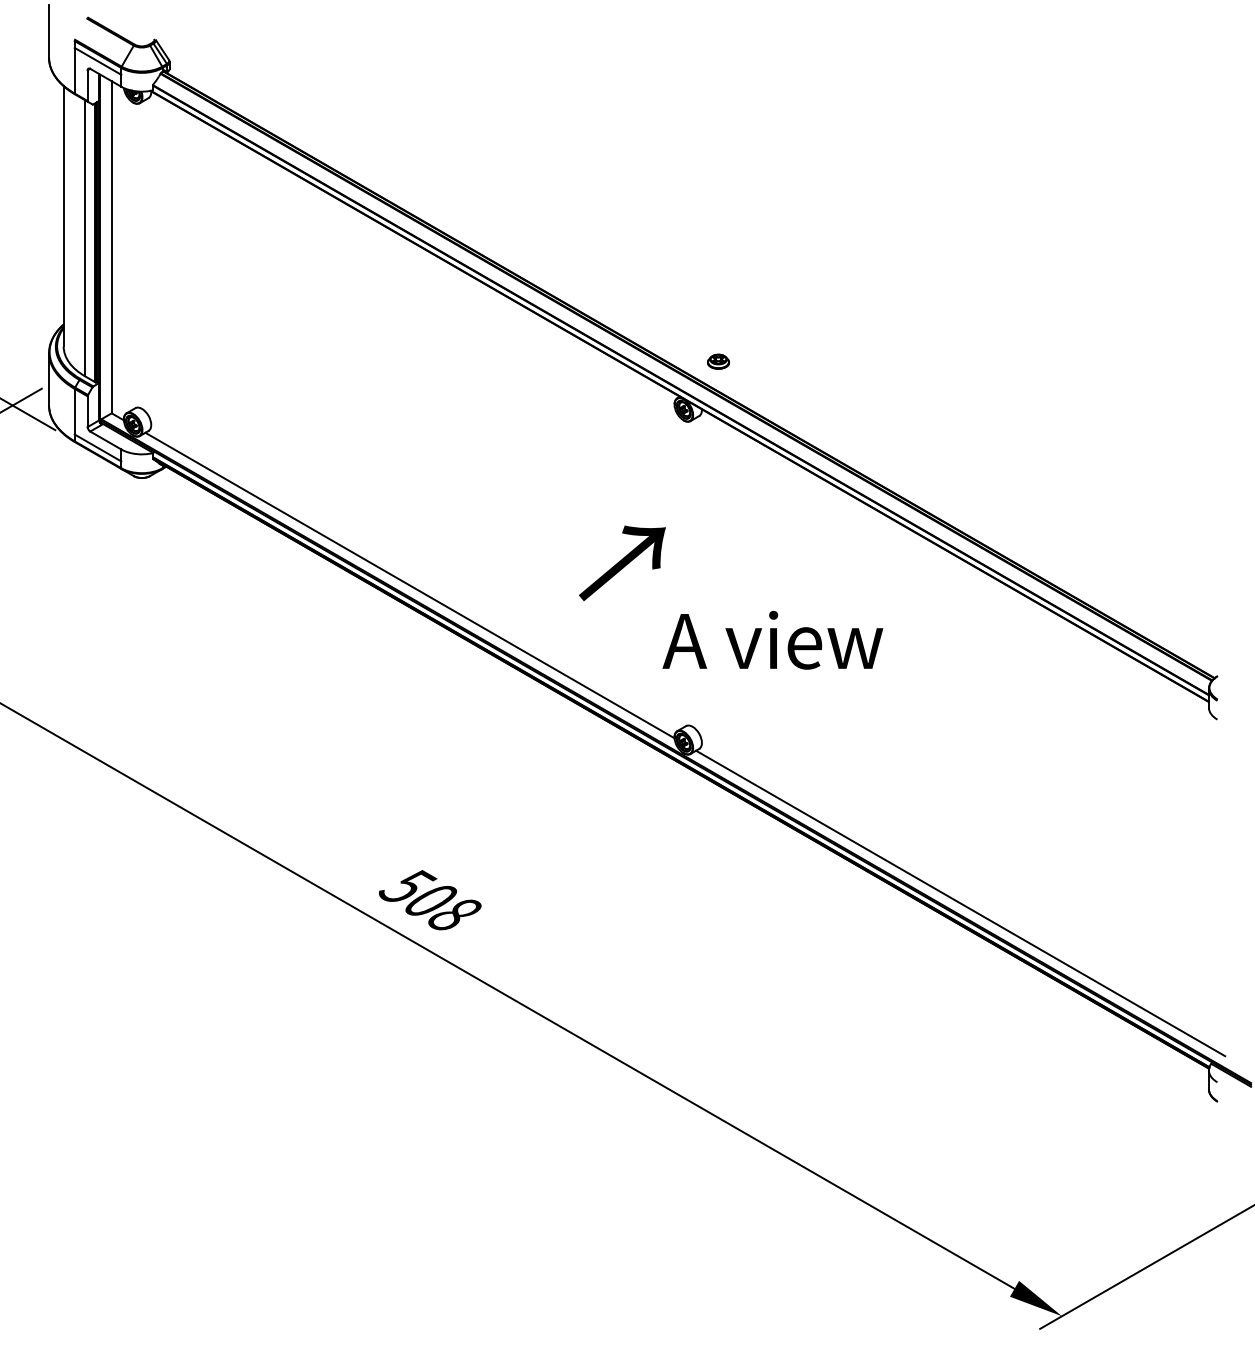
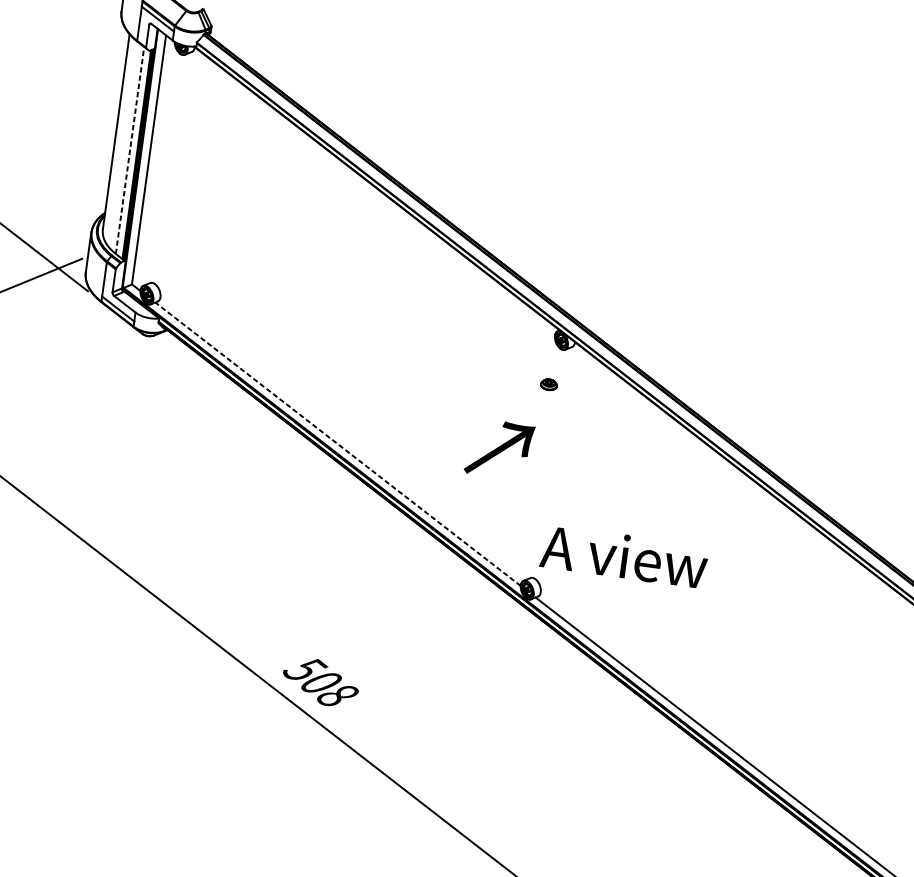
line: (85, 237) -> (130, 149), solid -> dashed
part: (718, 361) -> (549, 384), moved
line: (409, 585) -> (337, 444), solid -> dashed
text: (772, 639) -> (624, 555), moved

